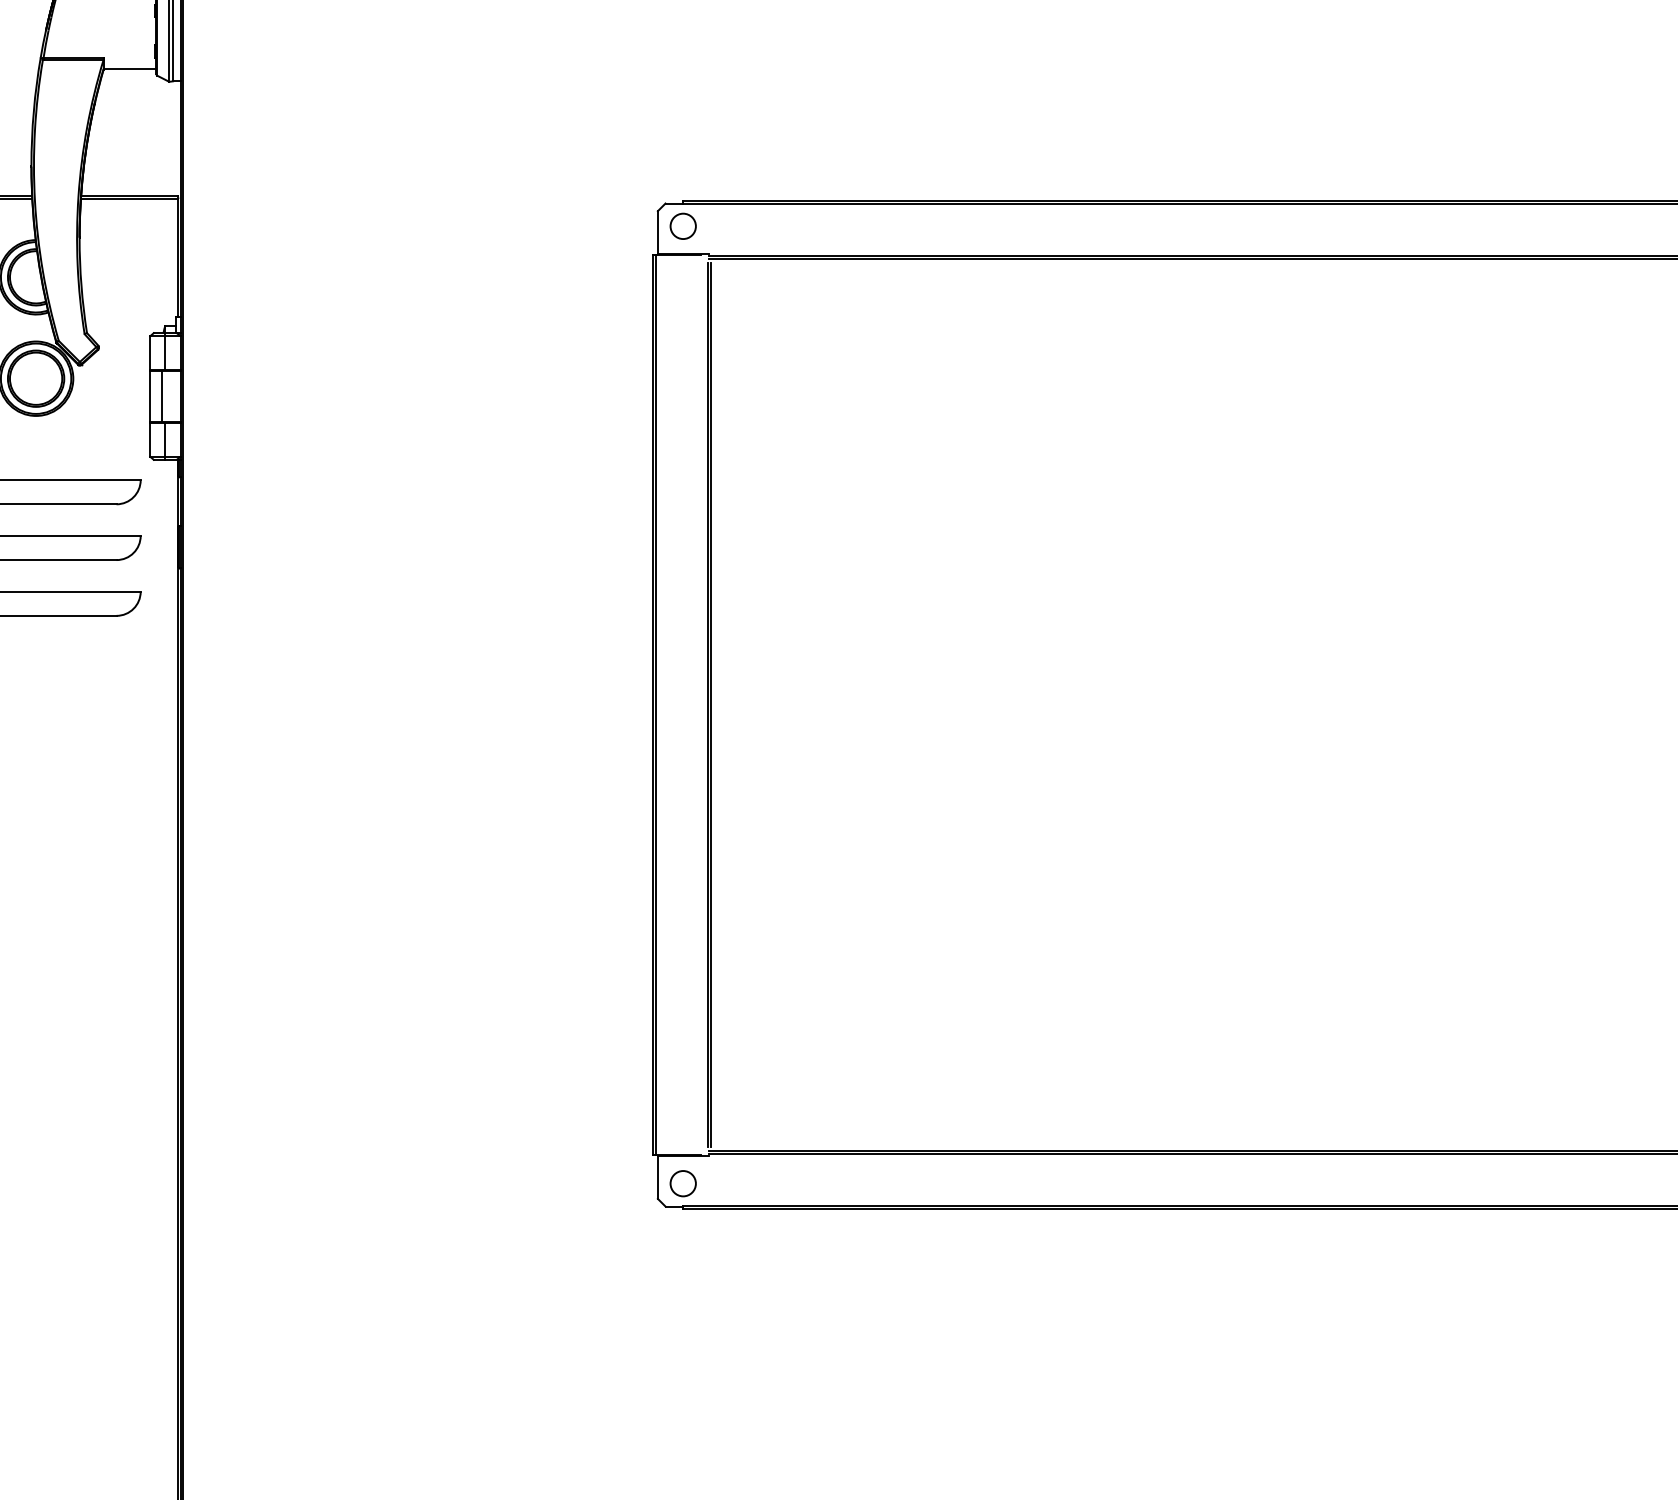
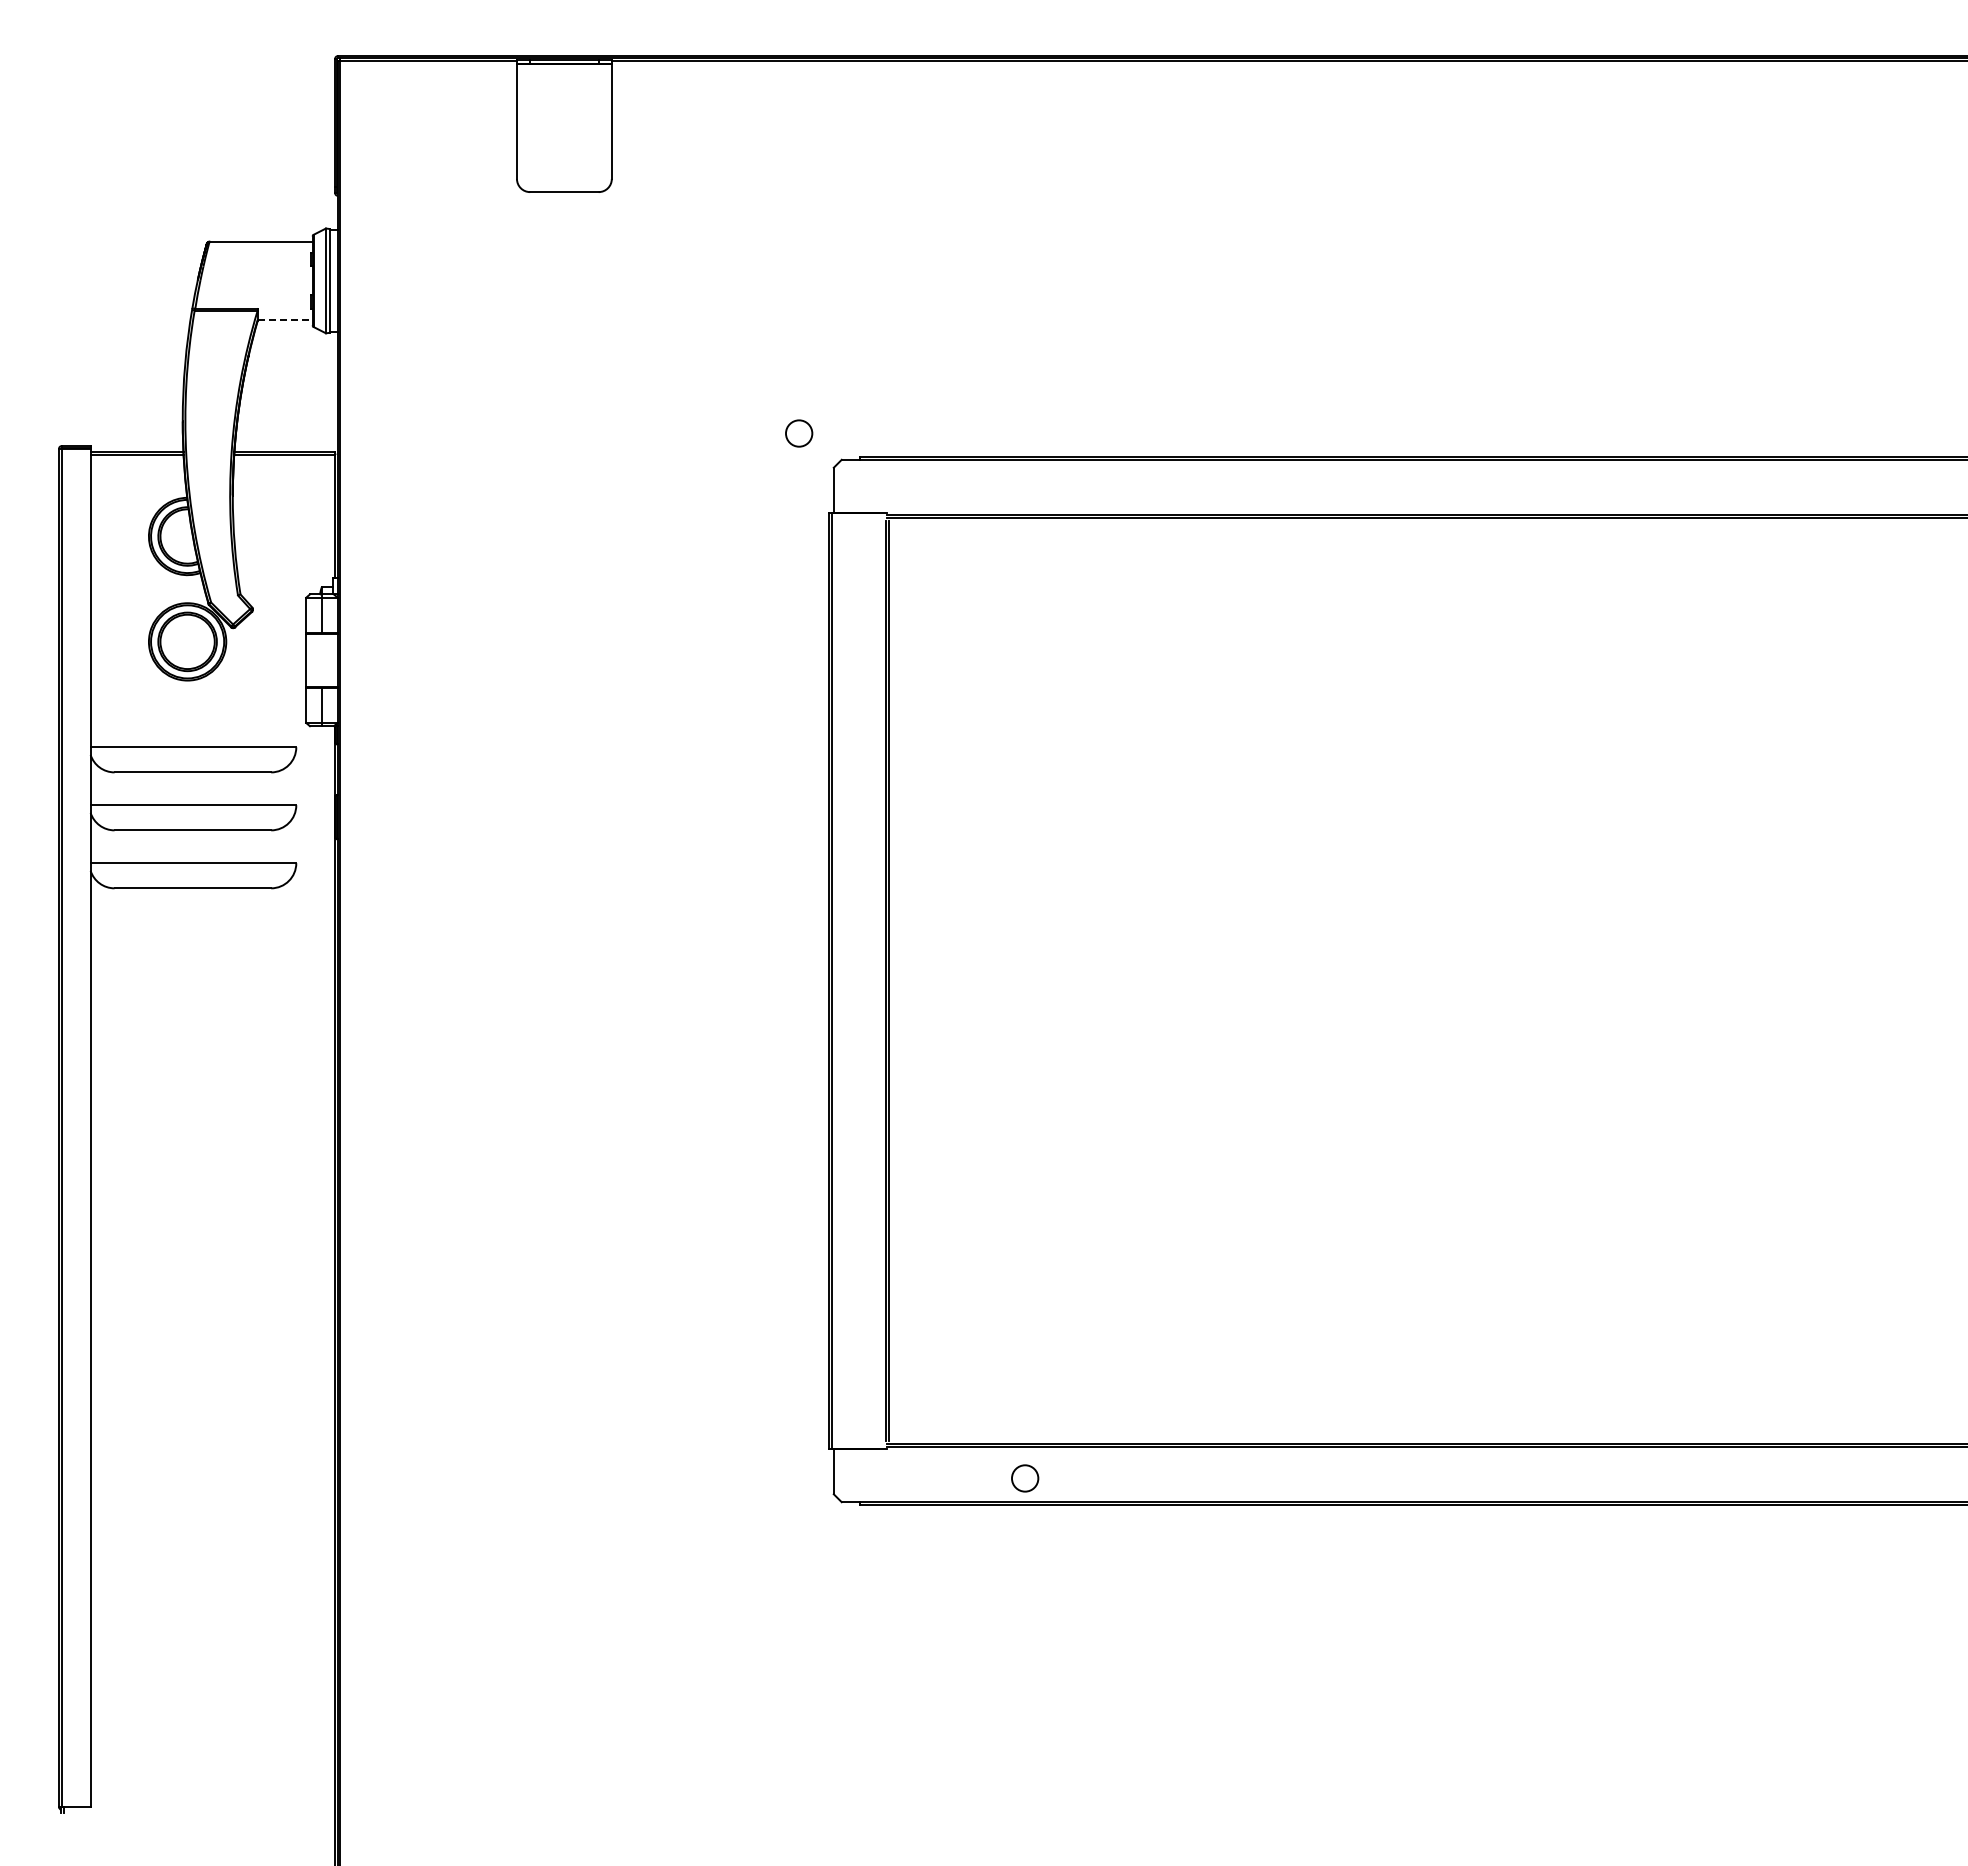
line: (130, 69) -> (285, 320), solid -> dashed
circle: (683, 226) -> (799, 433), moved
line: (161, 396) -> (317, 660), removed
circle: (683, 1183) -> (1025, 1478), moved

